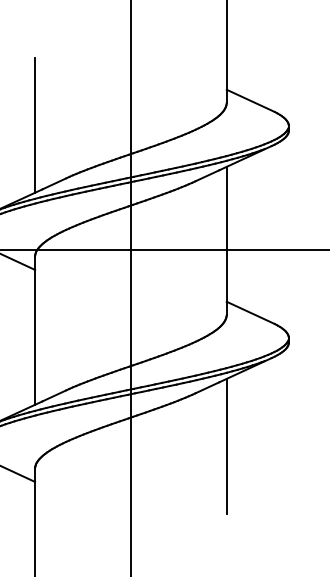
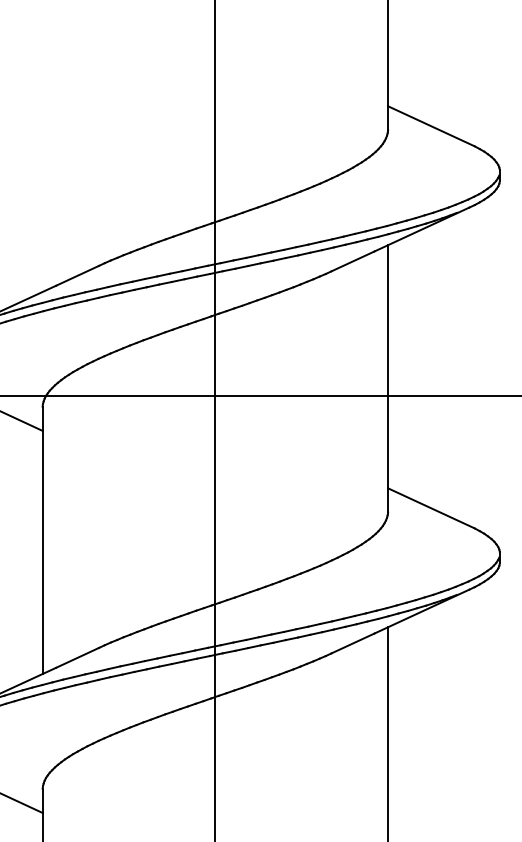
line: (35, 124) -> (43, 168), removed

